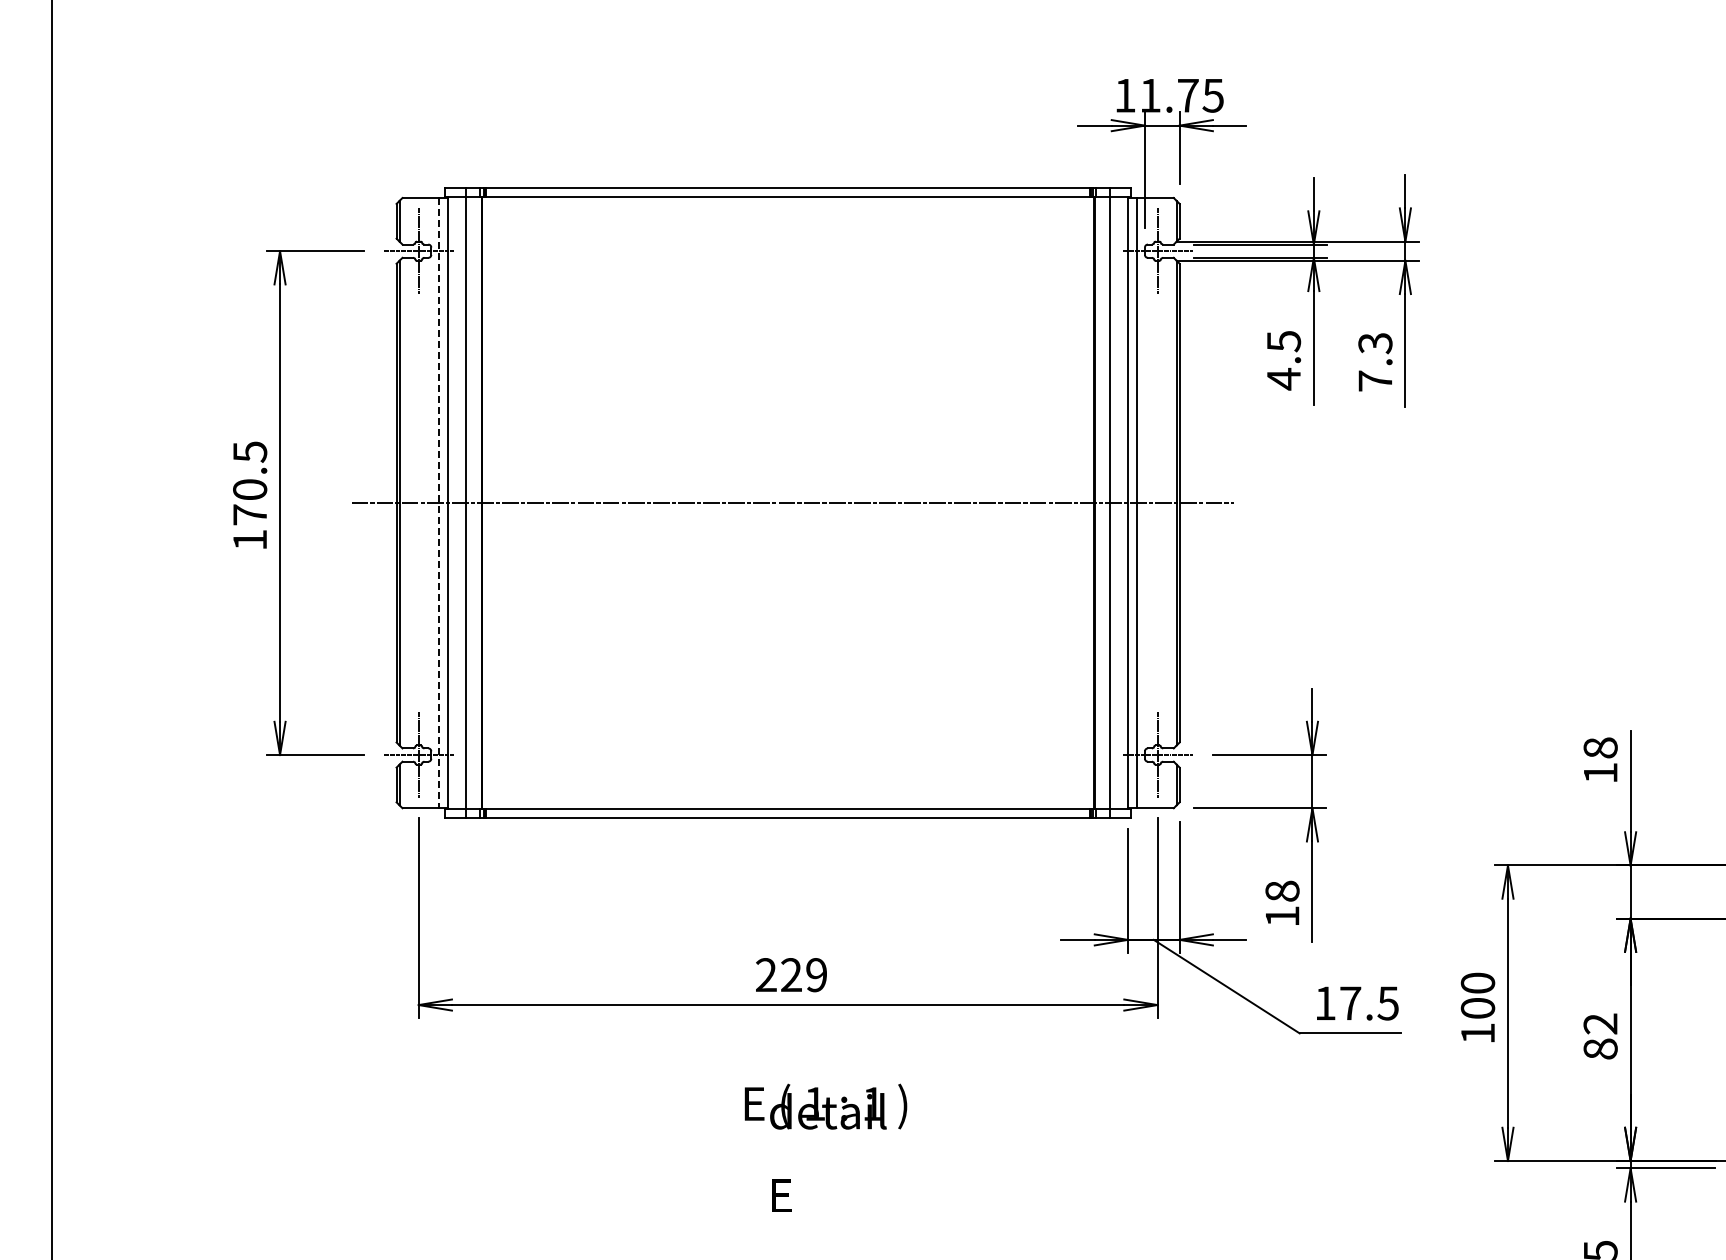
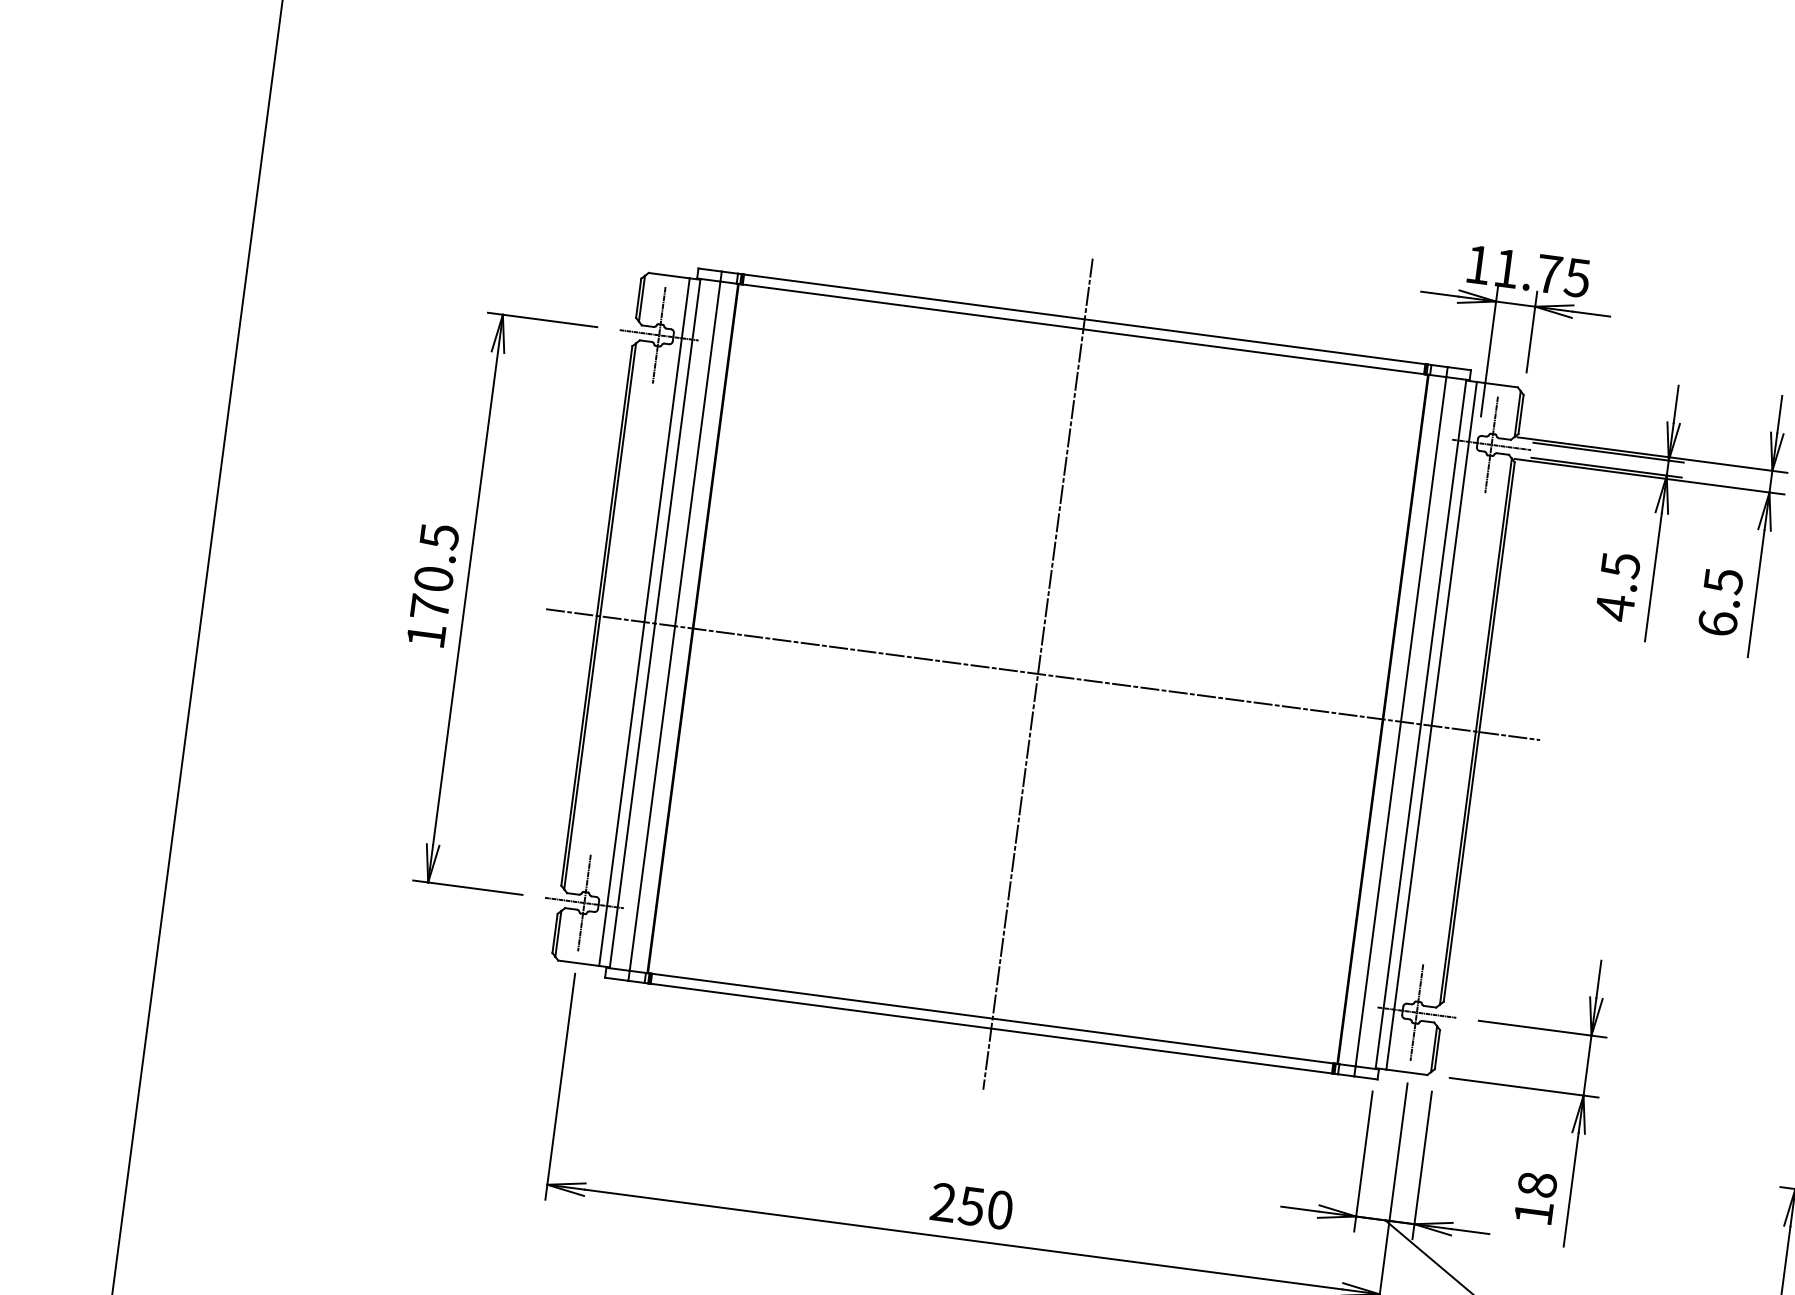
text: (1375, 362) -> (1720, 602), 7.3 -> 6.5
line: (438, 503) -> (644, 622), dashed -> solid
line: (788, 503) -> (1038, 674), added
text: (803, 975) -> (985, 1208), 229 -> 250

